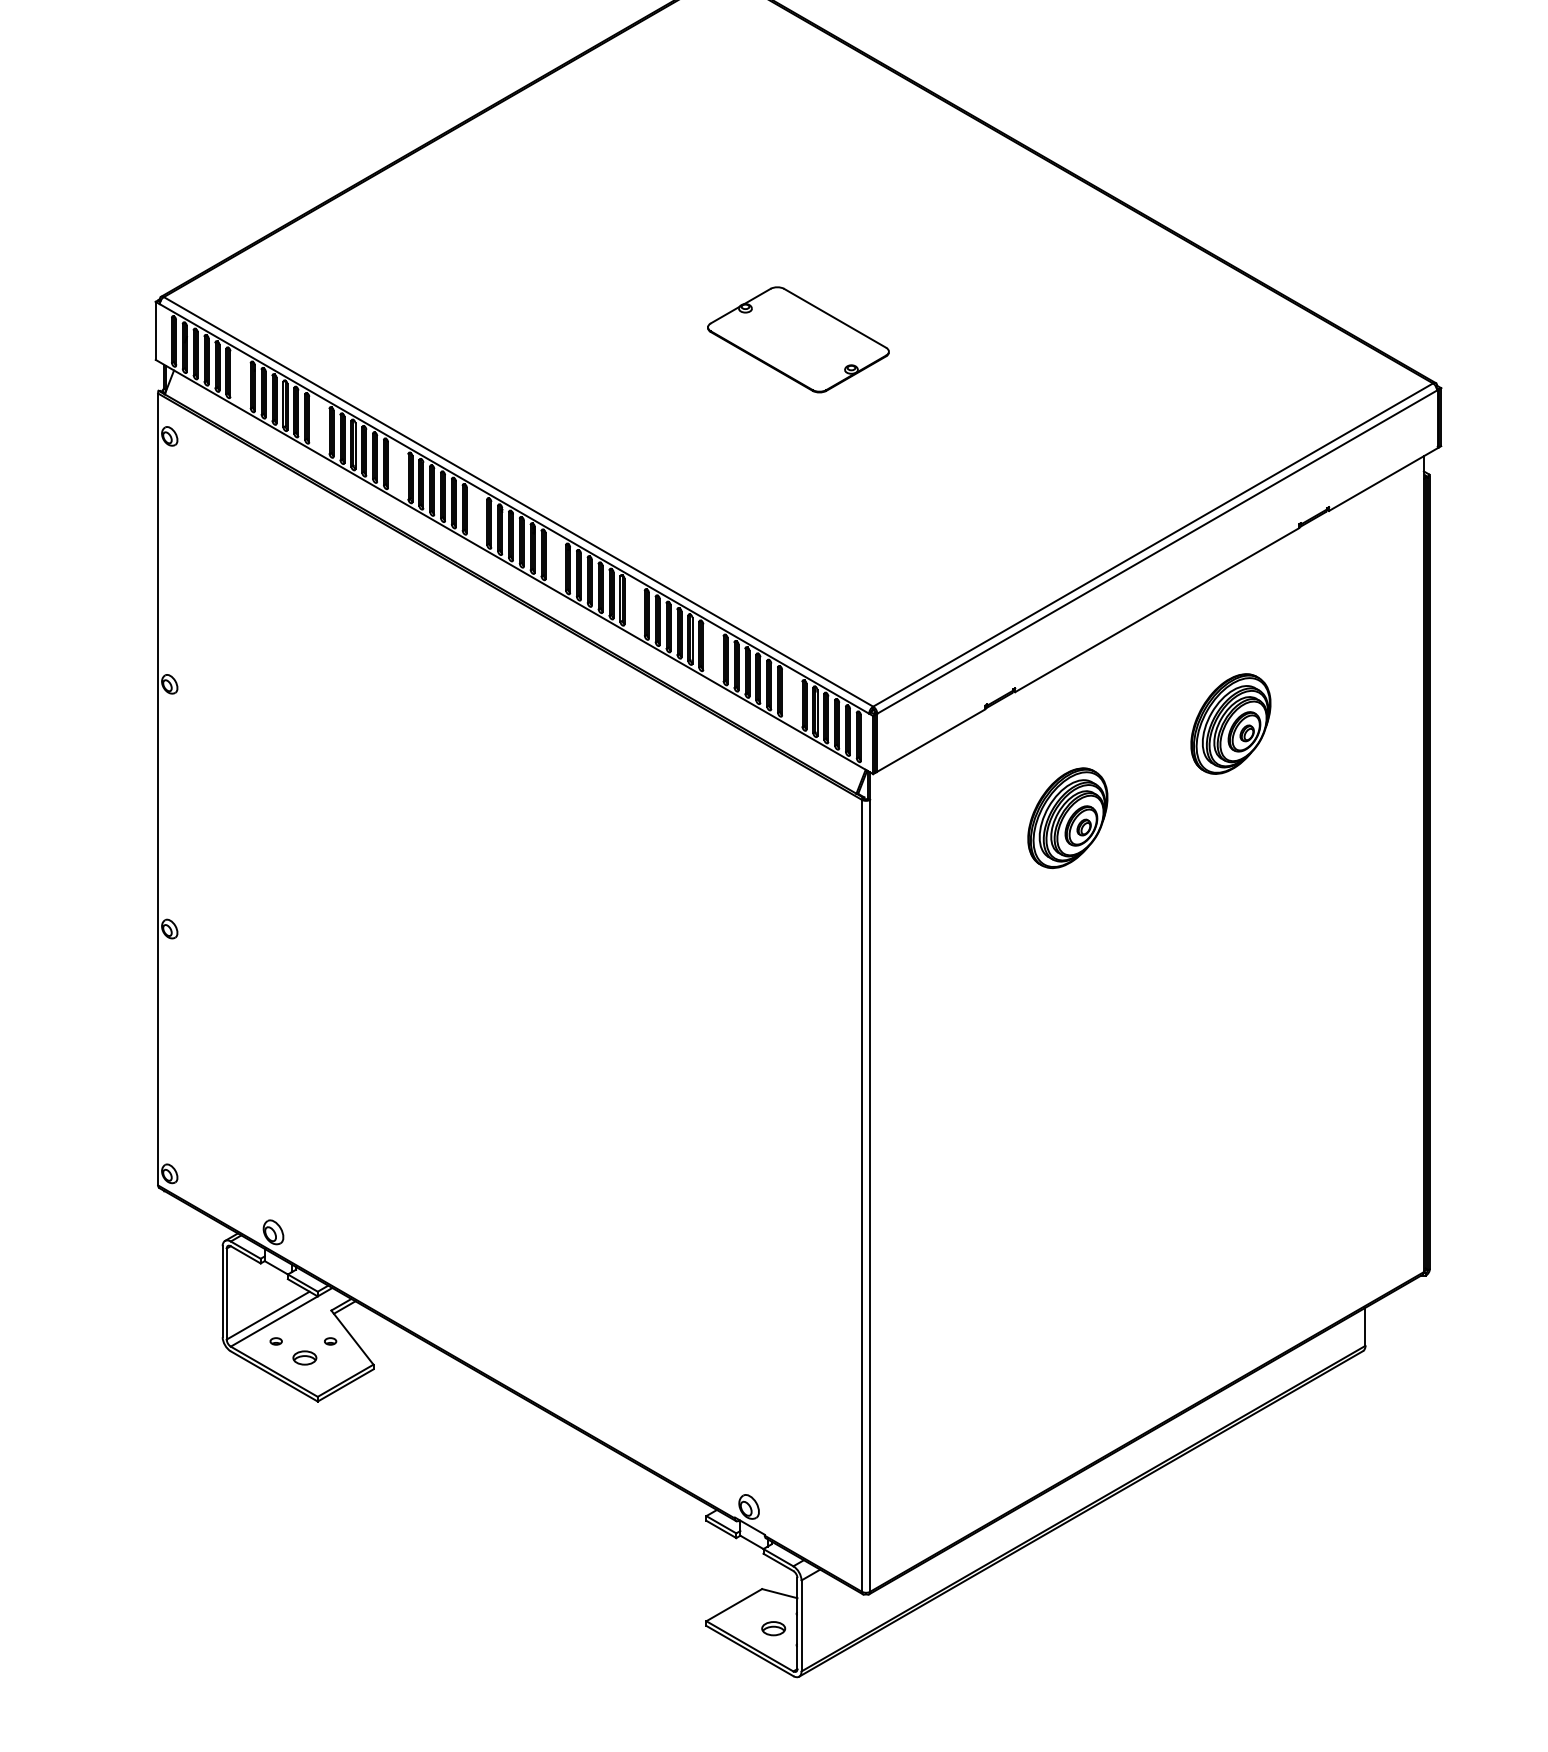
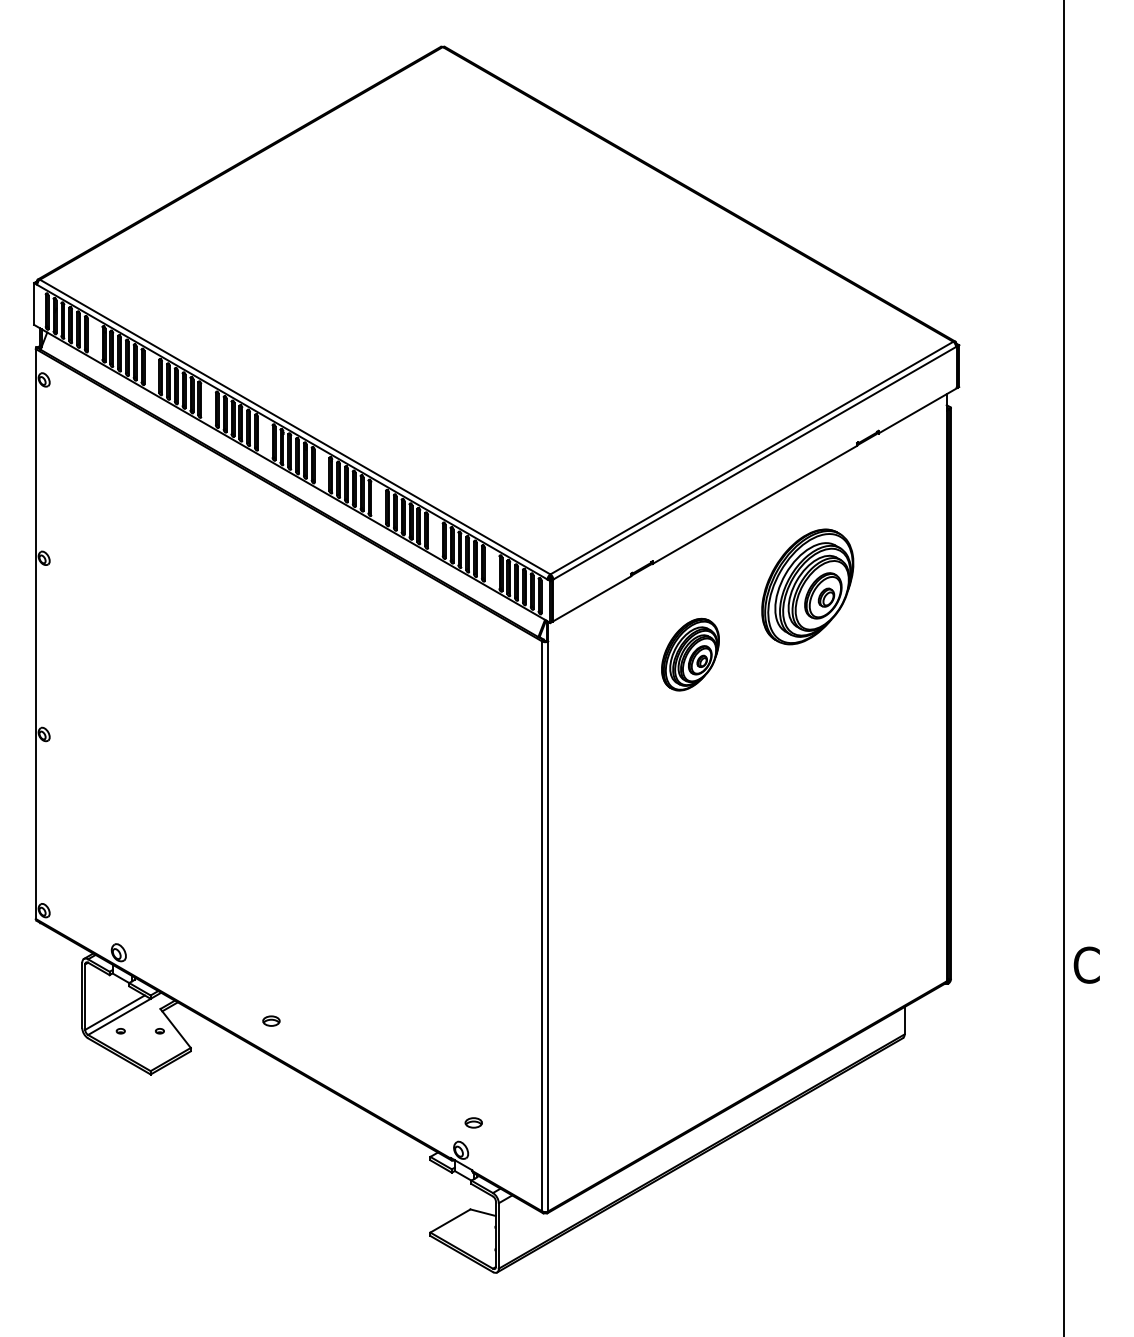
part: (798, 339) -> (496, 310), removed
part: (1230, 723) -> (807, 586), size x1.6
part: (304, 1357) -> (271, 1020), moved
part: (773, 1628) -> (473, 1122), moved

